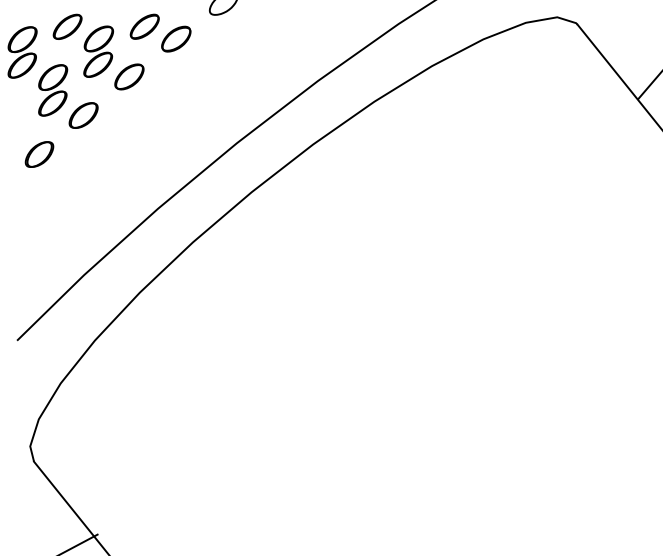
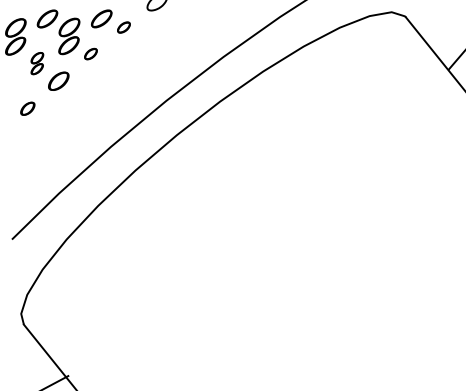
part: (175, 39) -> (123, 27), size x0.6
part: (128, 76) -> (90, 53), size x0.6
part: (53, 90) -> (37, 63), size x0.6
part: (39, 154) -> (27, 108), size x0.7

